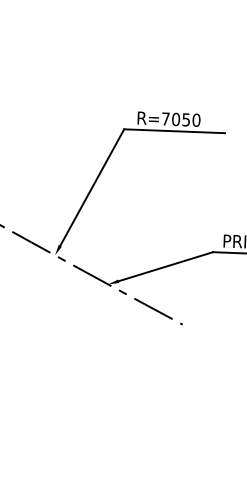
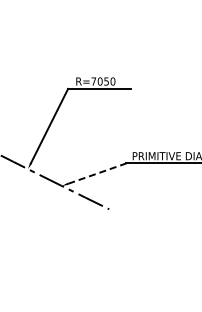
line: (166, 266) -> (97, 173), solid -> dashed

